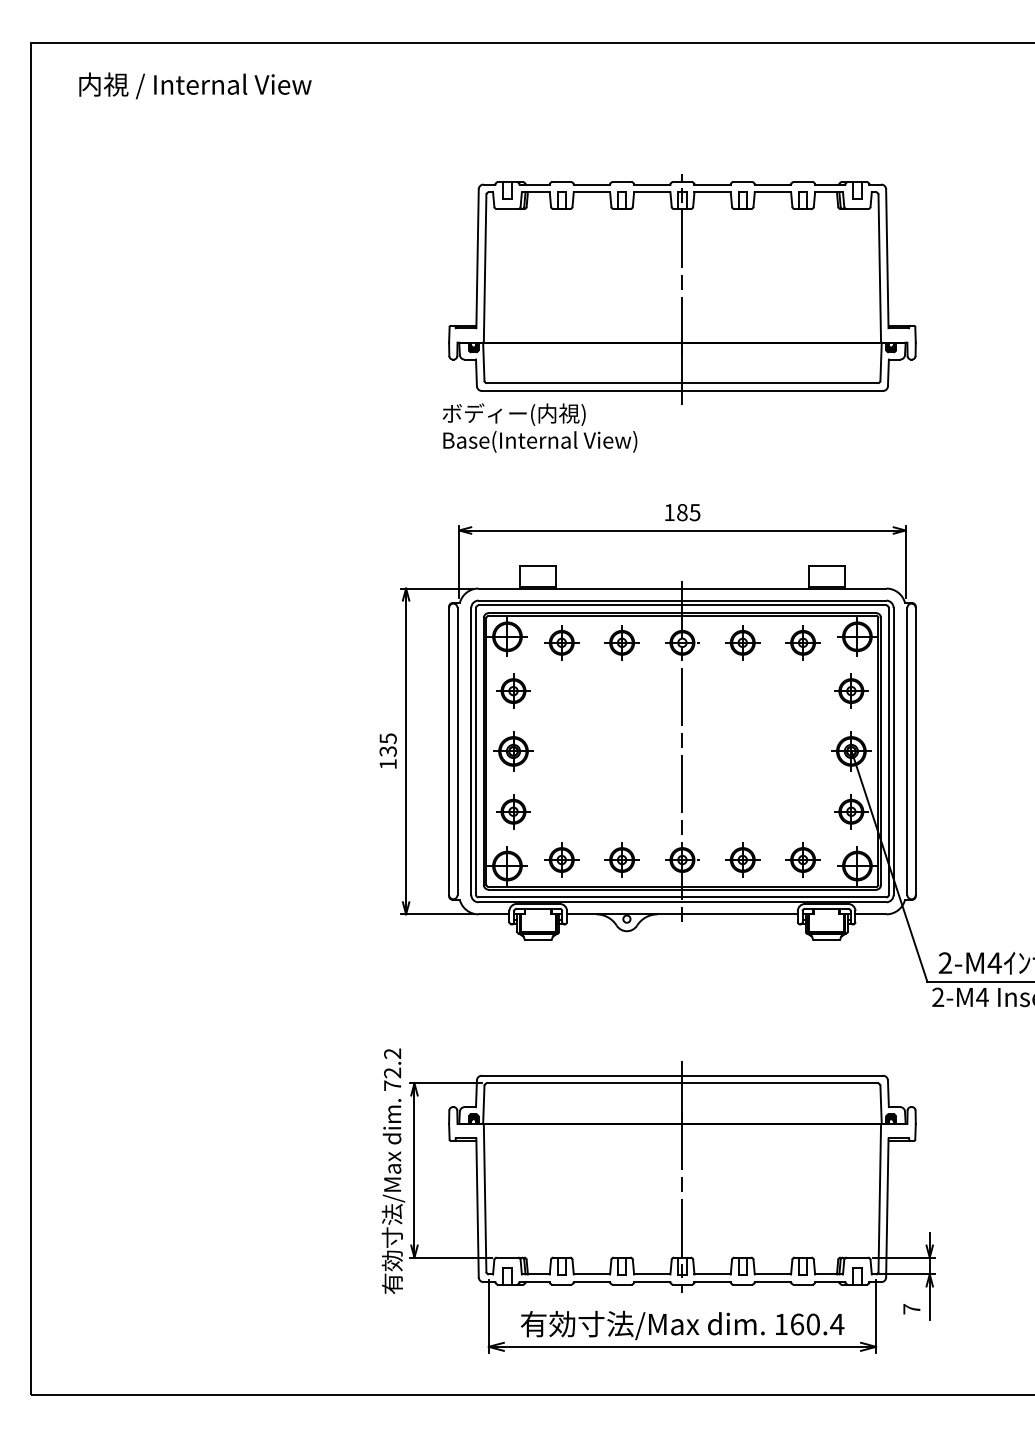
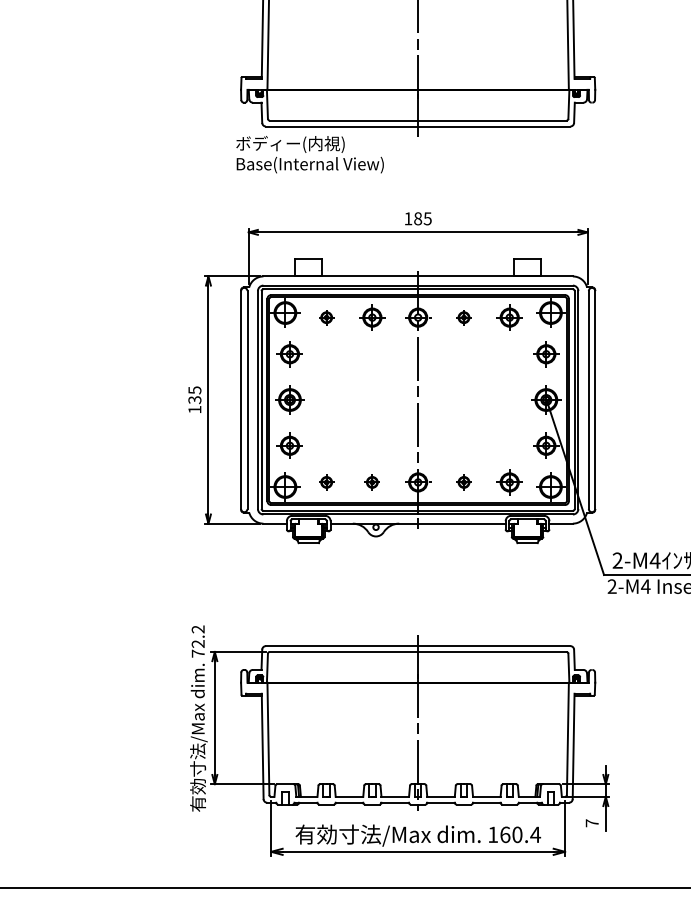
part: (561, 642) -> (326, 317), size x0.6
part: (742, 642) -> (463, 317), size x0.6
part: (561, 859) -> (326, 482), size x0.6
part: (621, 859) -> (371, 482), size x0.6
part: (742, 859) -> (463, 482), size x0.6

